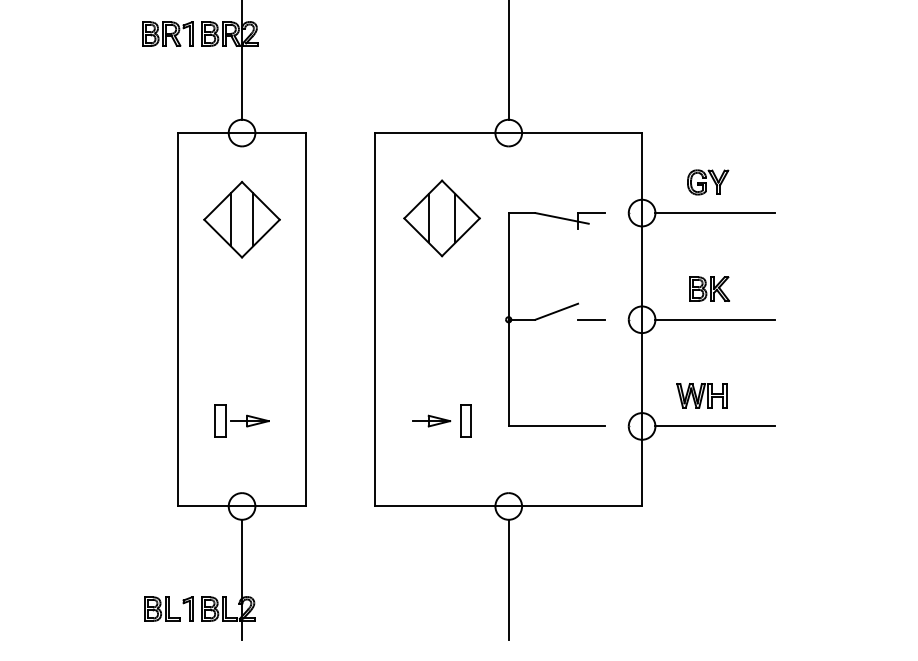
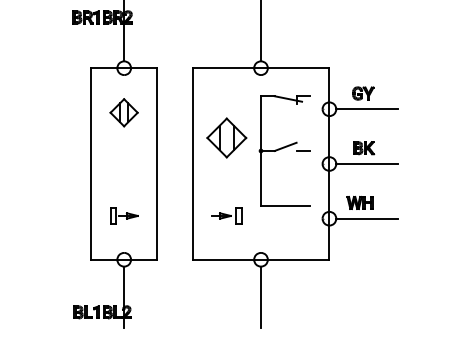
part: (441, 217) -> (226, 137), moved
part: (240, 219) -> (123, 112), size x0.7
part: (554, 318) -> (284, 150), moved

